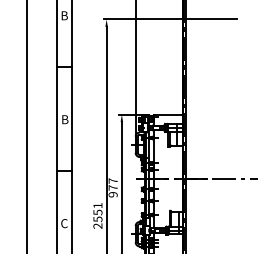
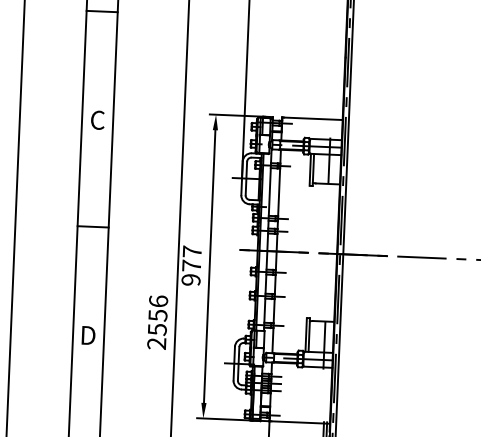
text: (64, 119) -> (96, 119), B -> С
text: (97, 205) -> (157, 300), 2551 -> 2556
text: (64, 223) -> (87, 335), С -> D

